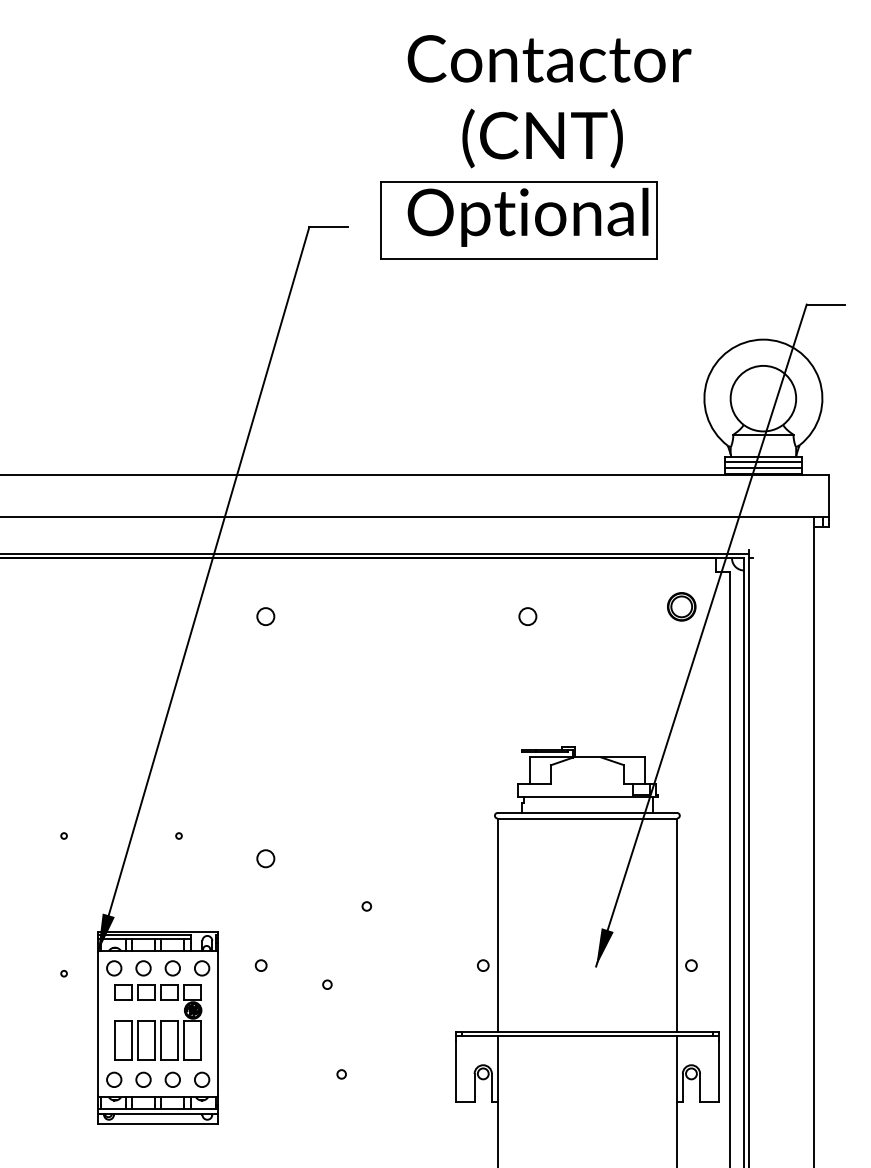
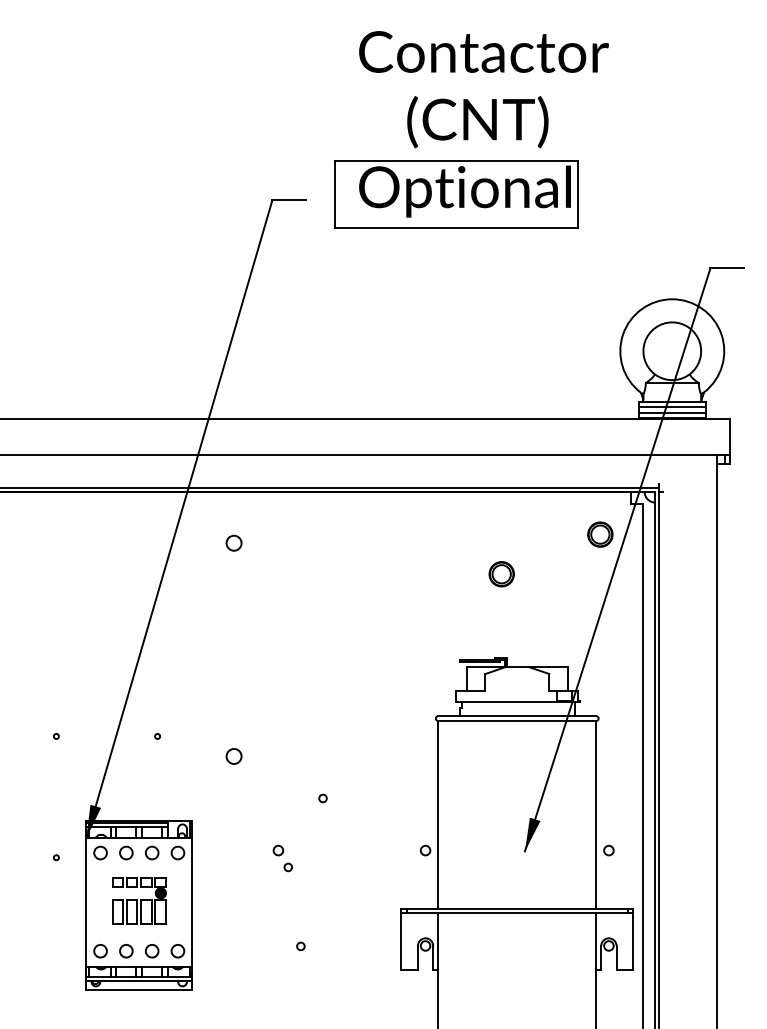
circle: (527, 616) -> (464, 543), removed
part: (569, 651) -> (501, 573), added
circle: (260, 965) -> (277, 850), moved
part: (158, 1022) -> (139, 900), size x0.7

